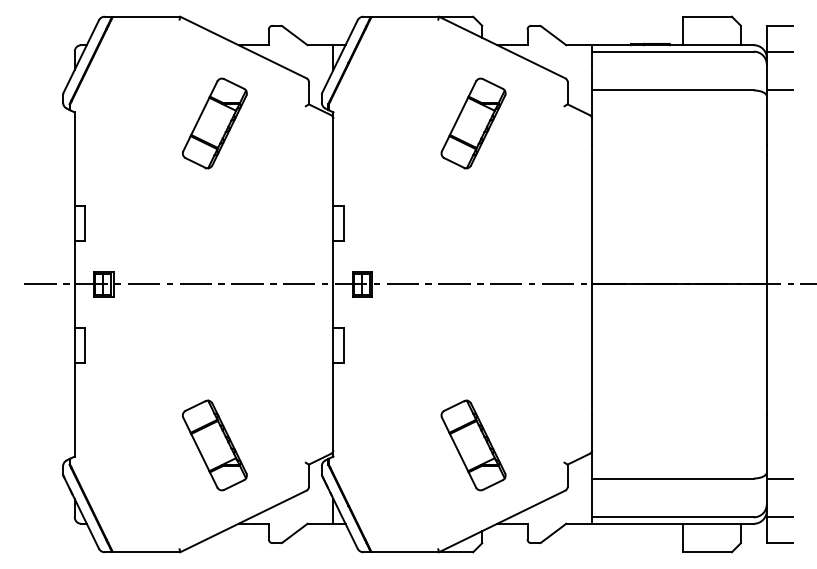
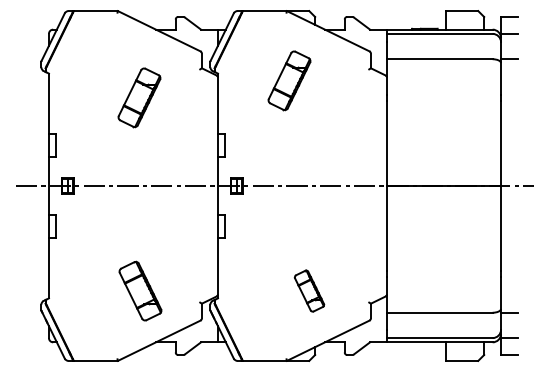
part: (214, 123) -> (139, 97), moved
part: (473, 123) -> (289, 80), moved
part: (473, 444) -> (309, 290), size x0.7

